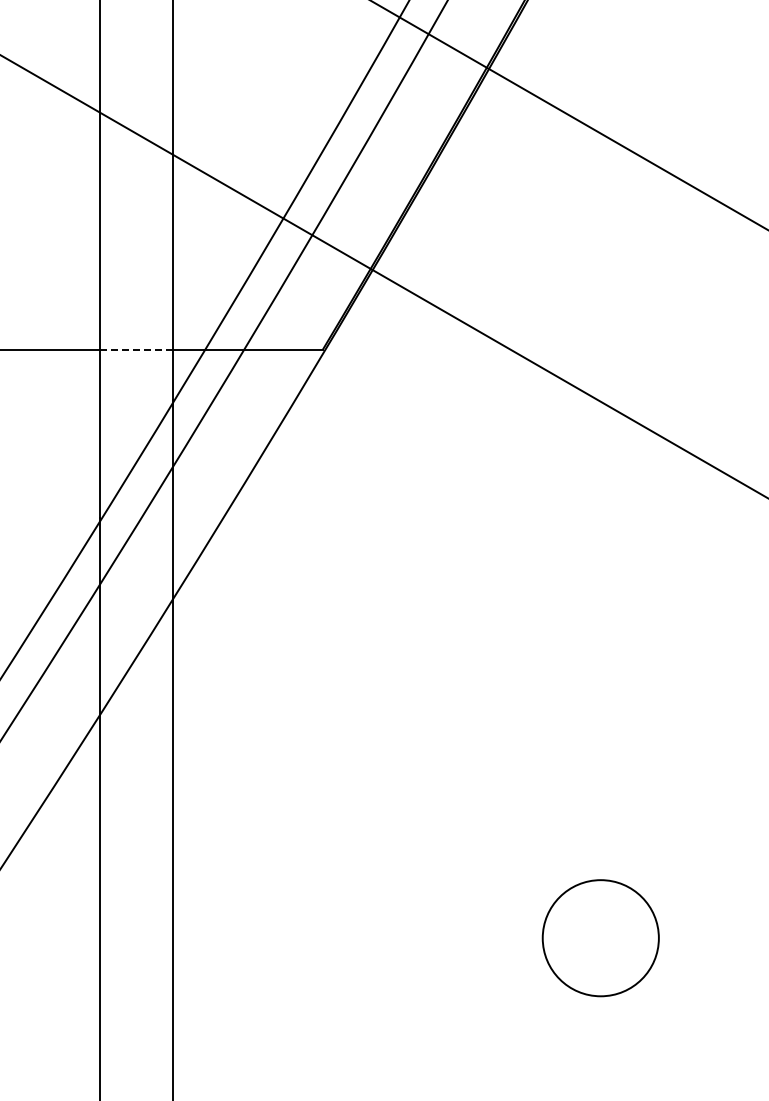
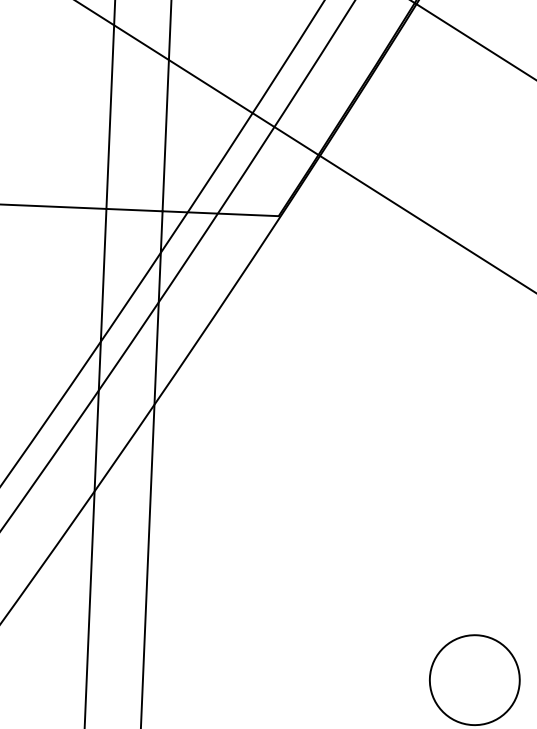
line: (136, 350) -> (134, 210), dashed -> solid

